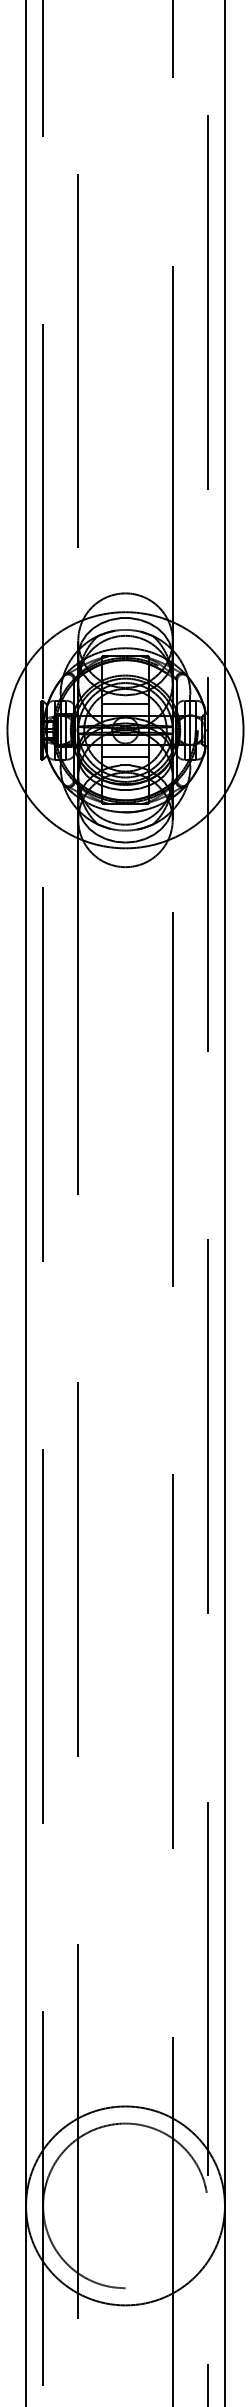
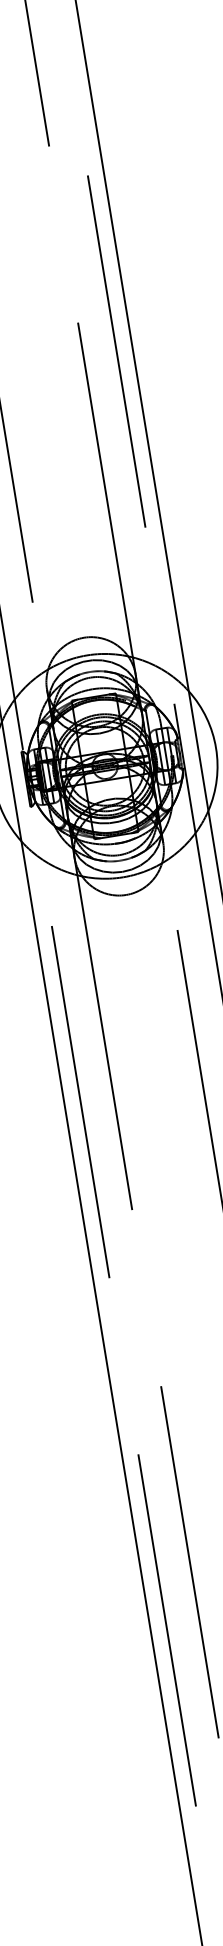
line: (125, 703) -> (101, 741), removed
line: (125, 756) -> (109, 790), removed

